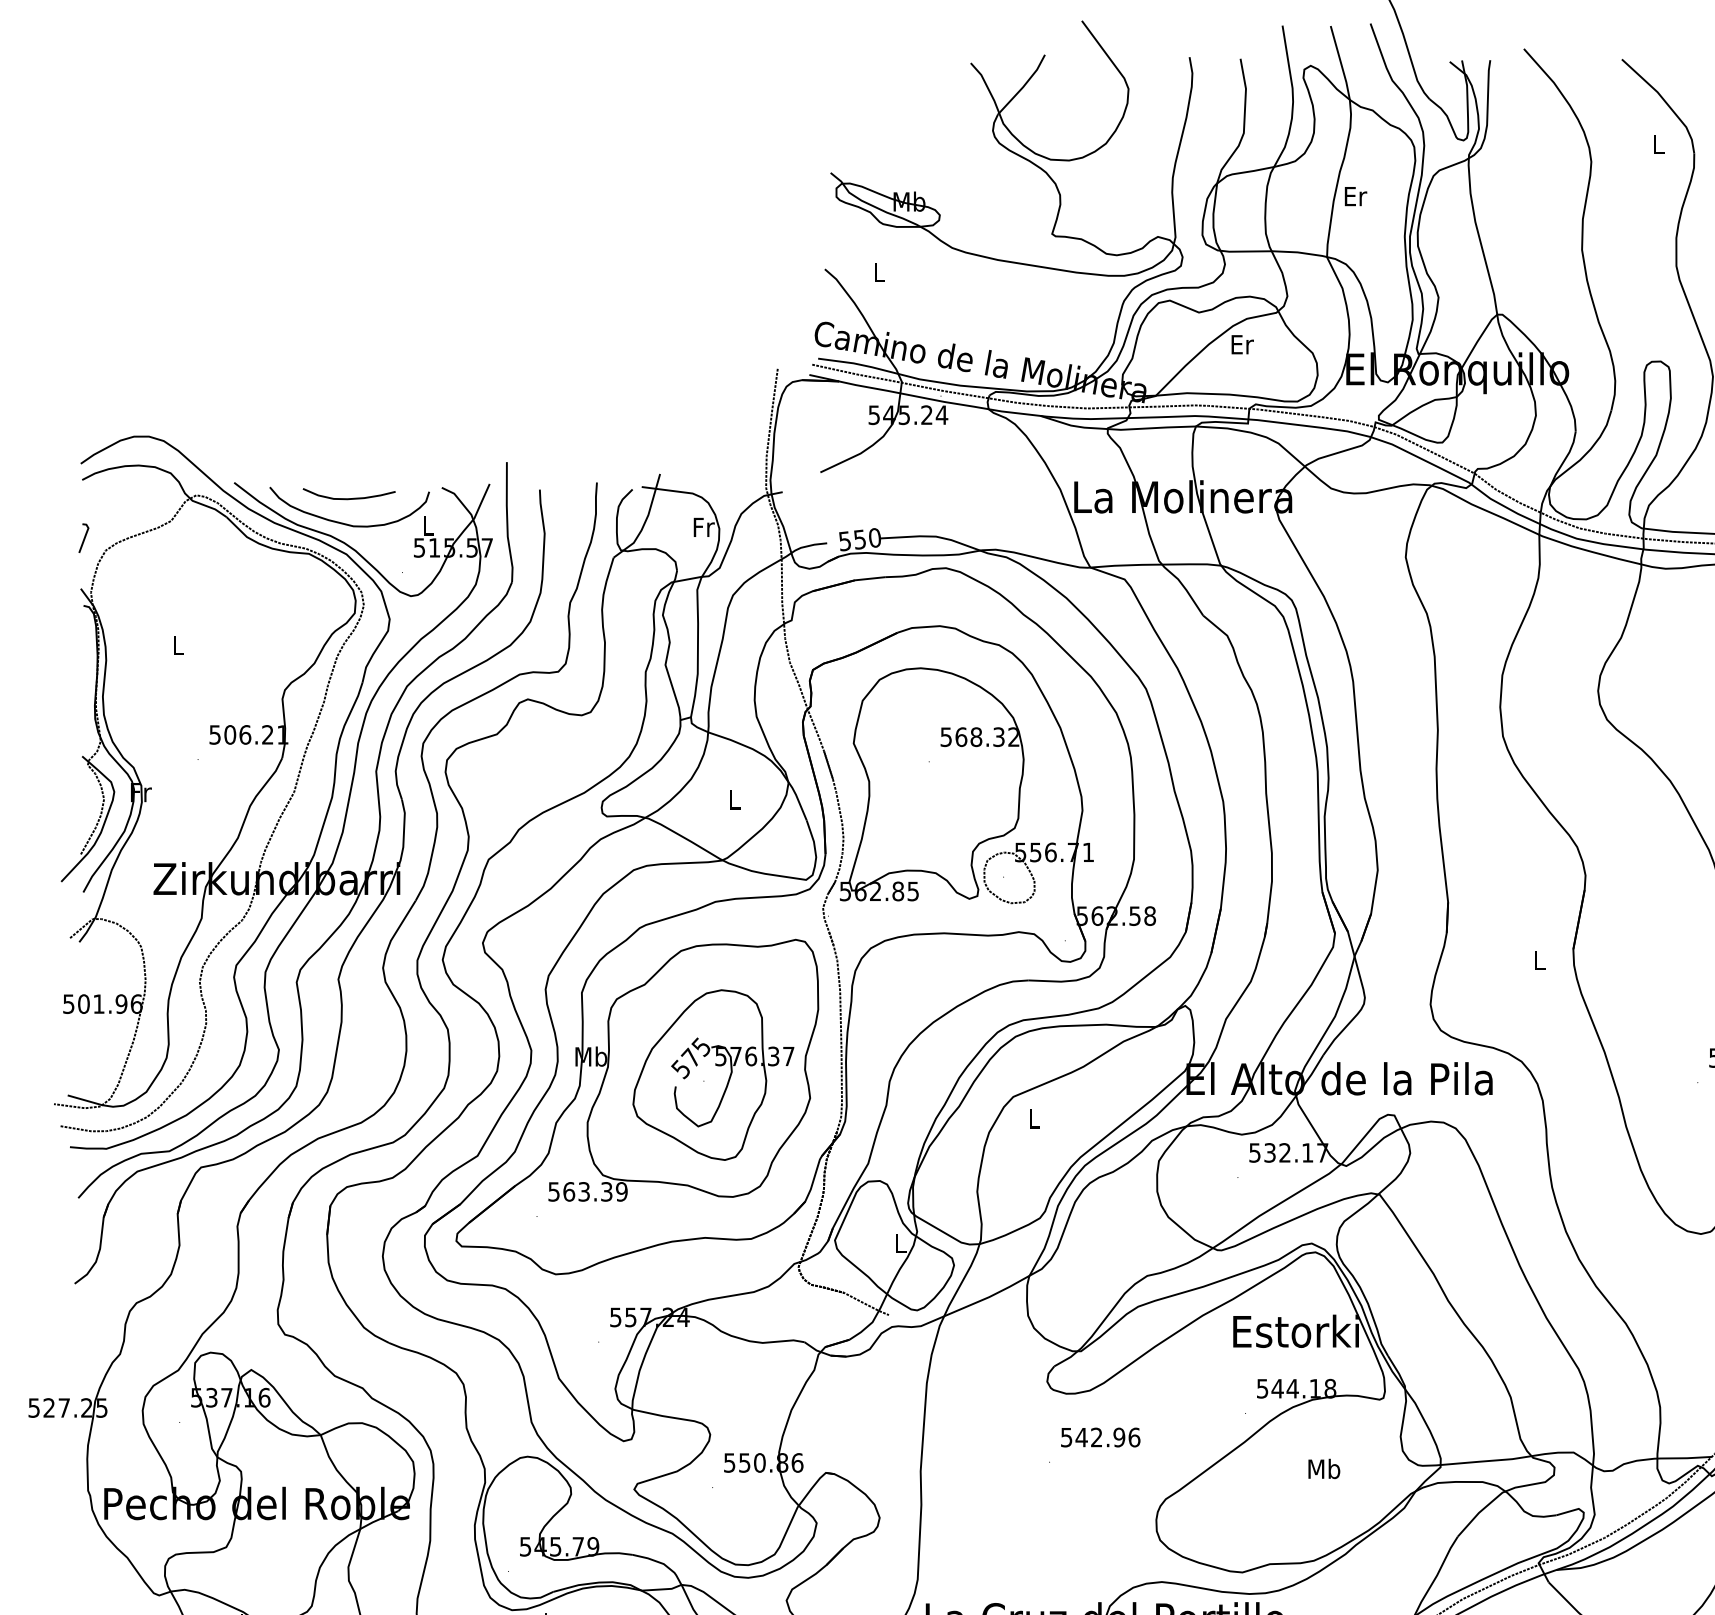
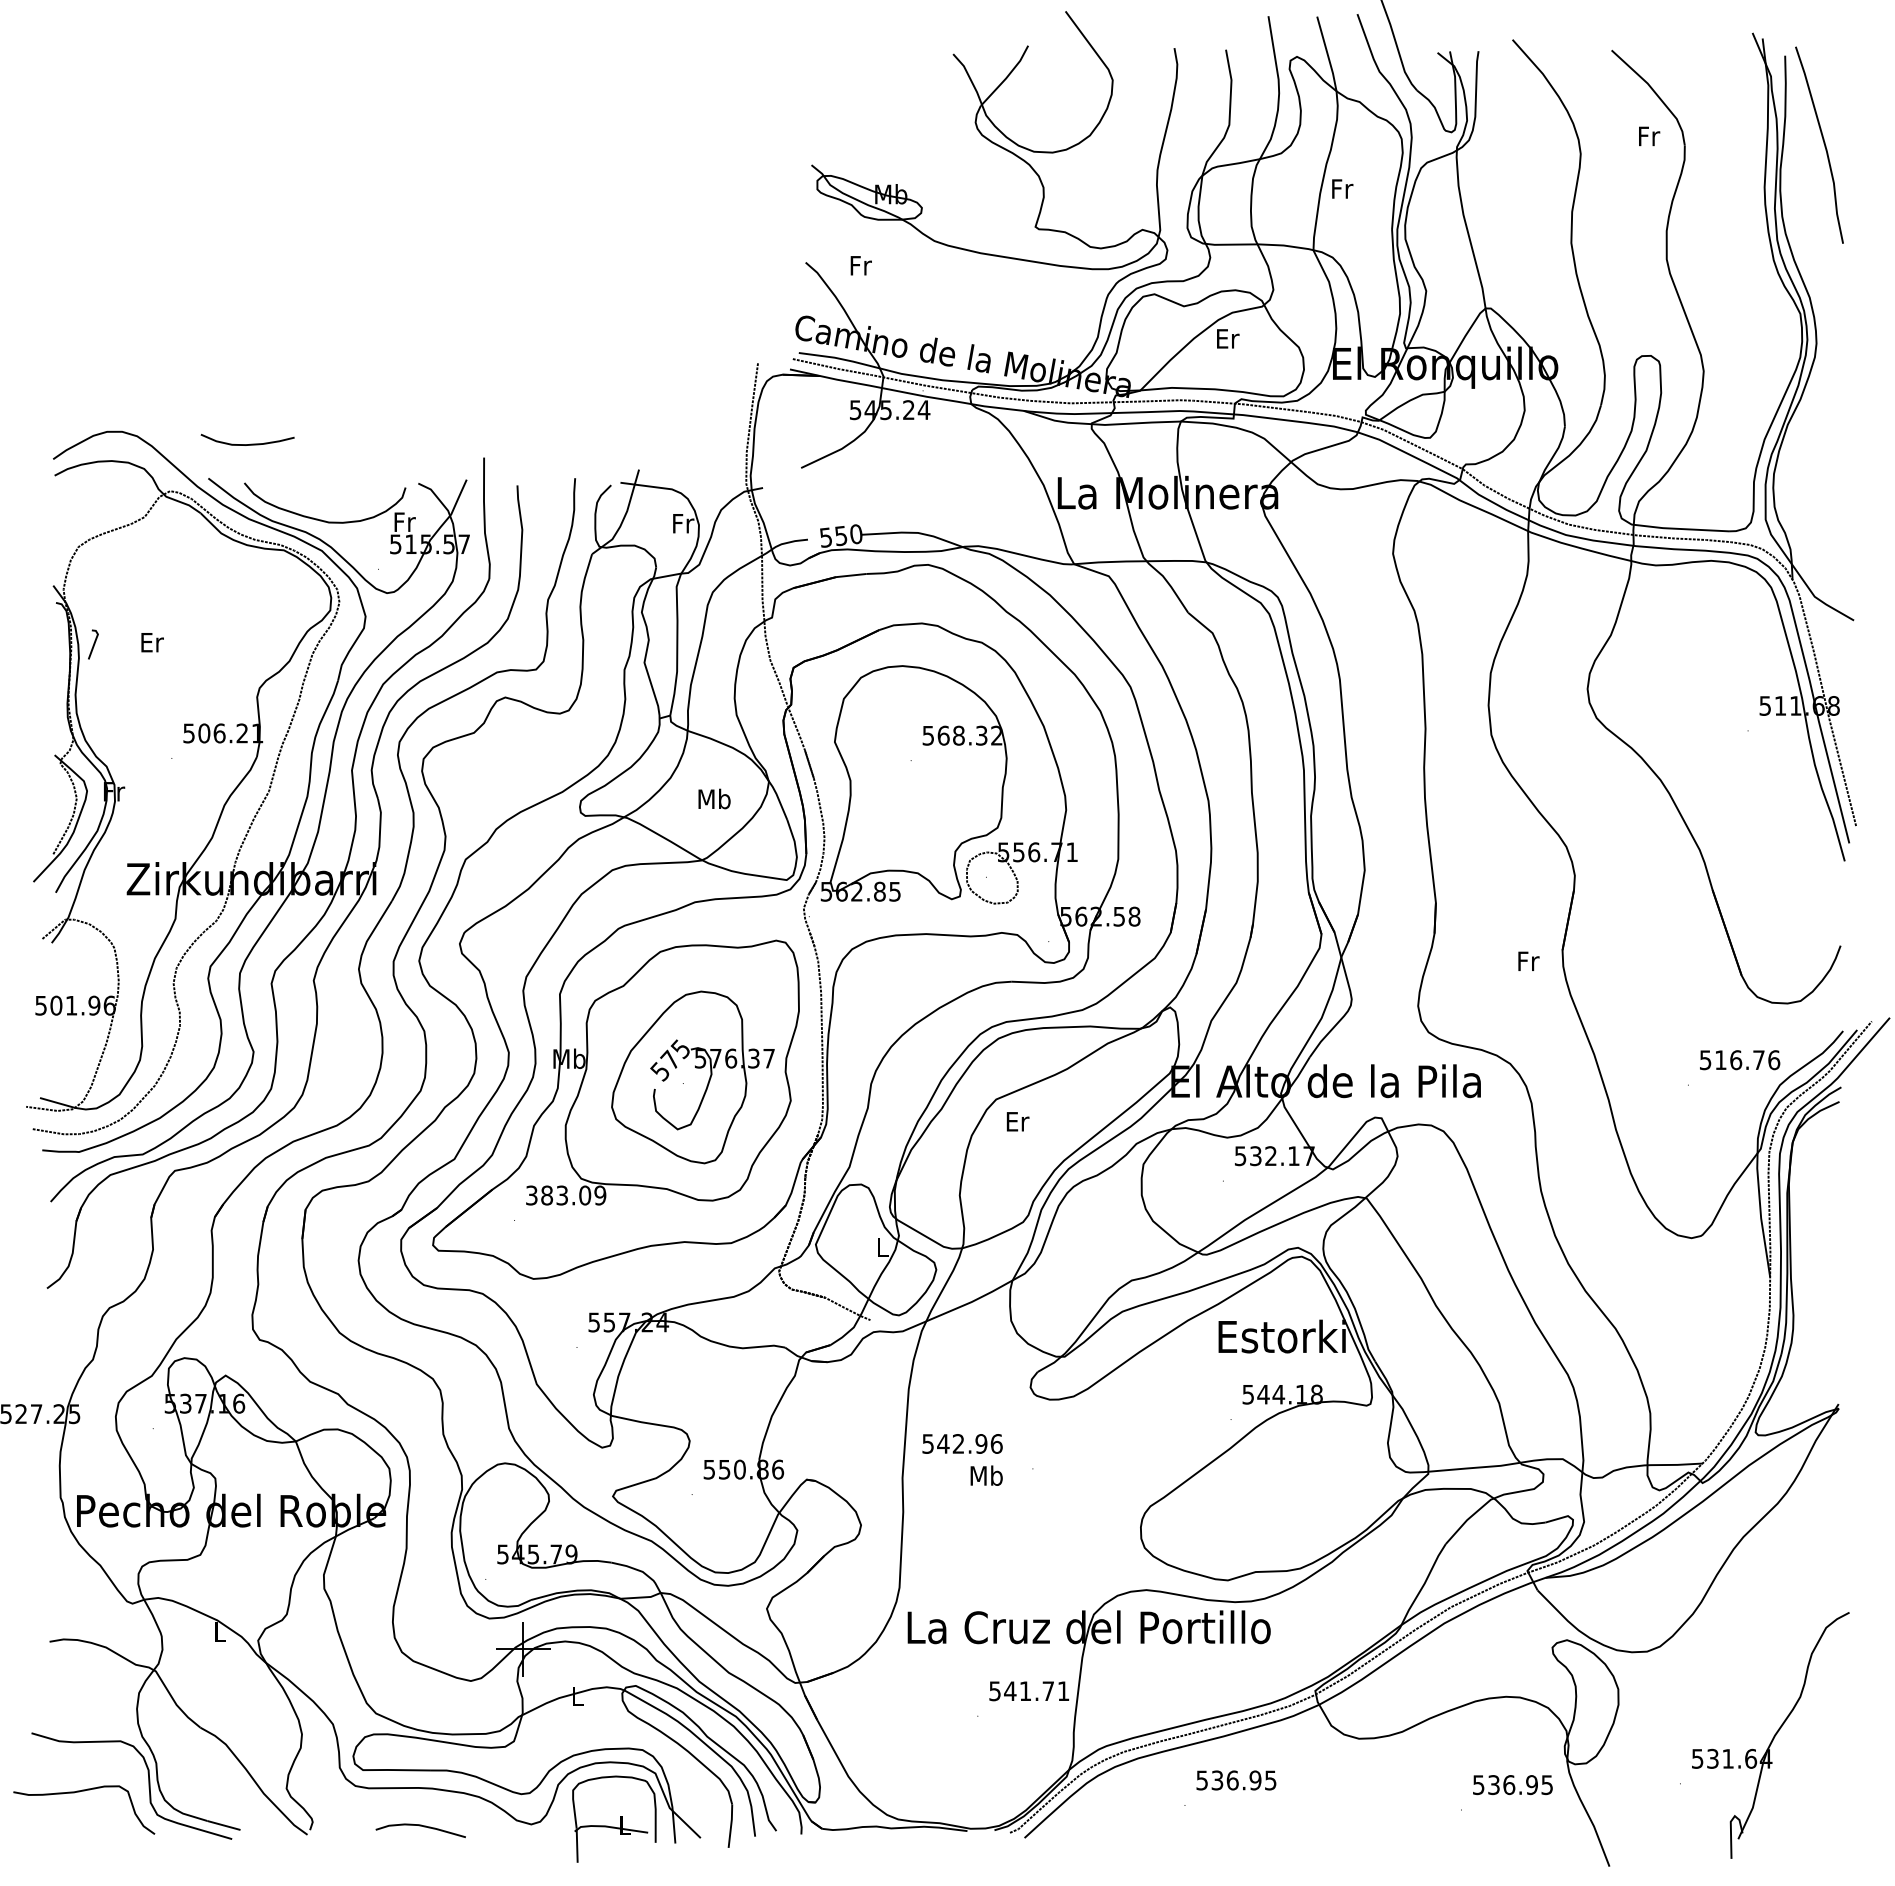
text: (1659, 144) -> (1649, 136), L -> Fr
text: (1355, 196) -> (1342, 188), Er -> Fr
text: (879, 272) -> (860, 265), L -> Fr
curve: (352, 497) -> (250, 443), moved
text: (428, 525) -> (404, 521), L -> Fr
line: (84, 538) -> (93, 644), moved
text: (178, 644) -> (152, 642), L -> Er
text: (734, 799) -> (714, 798), L -> Mb
text: (1539, 960) -> (1528, 961), L -> Fr
text: (1034, 1118) -> (1017, 1121), L -> Er
text: (580, 1191) -> (558, 1195), 563.39 -> 383.09
text: (1100, 1437) -> (962, 1443), moved
text: (1324, 1468) -> (986, 1475), moved

